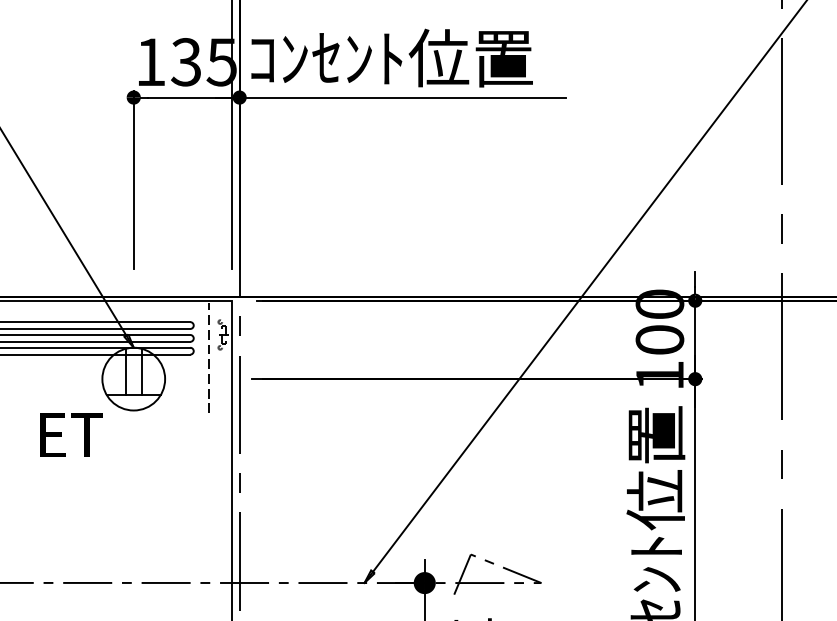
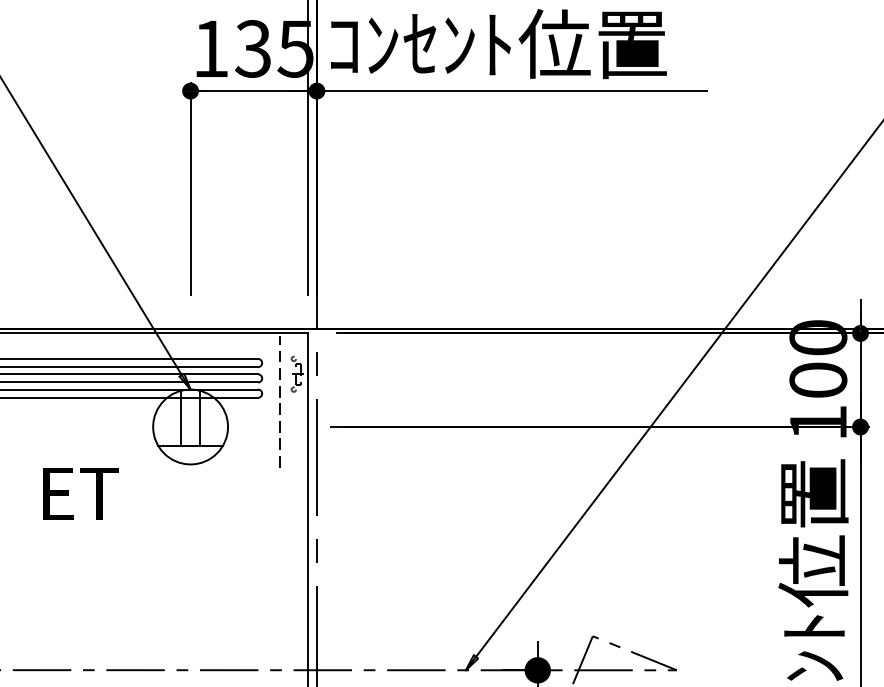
text: (71, 434) -> (80, 493), moved

